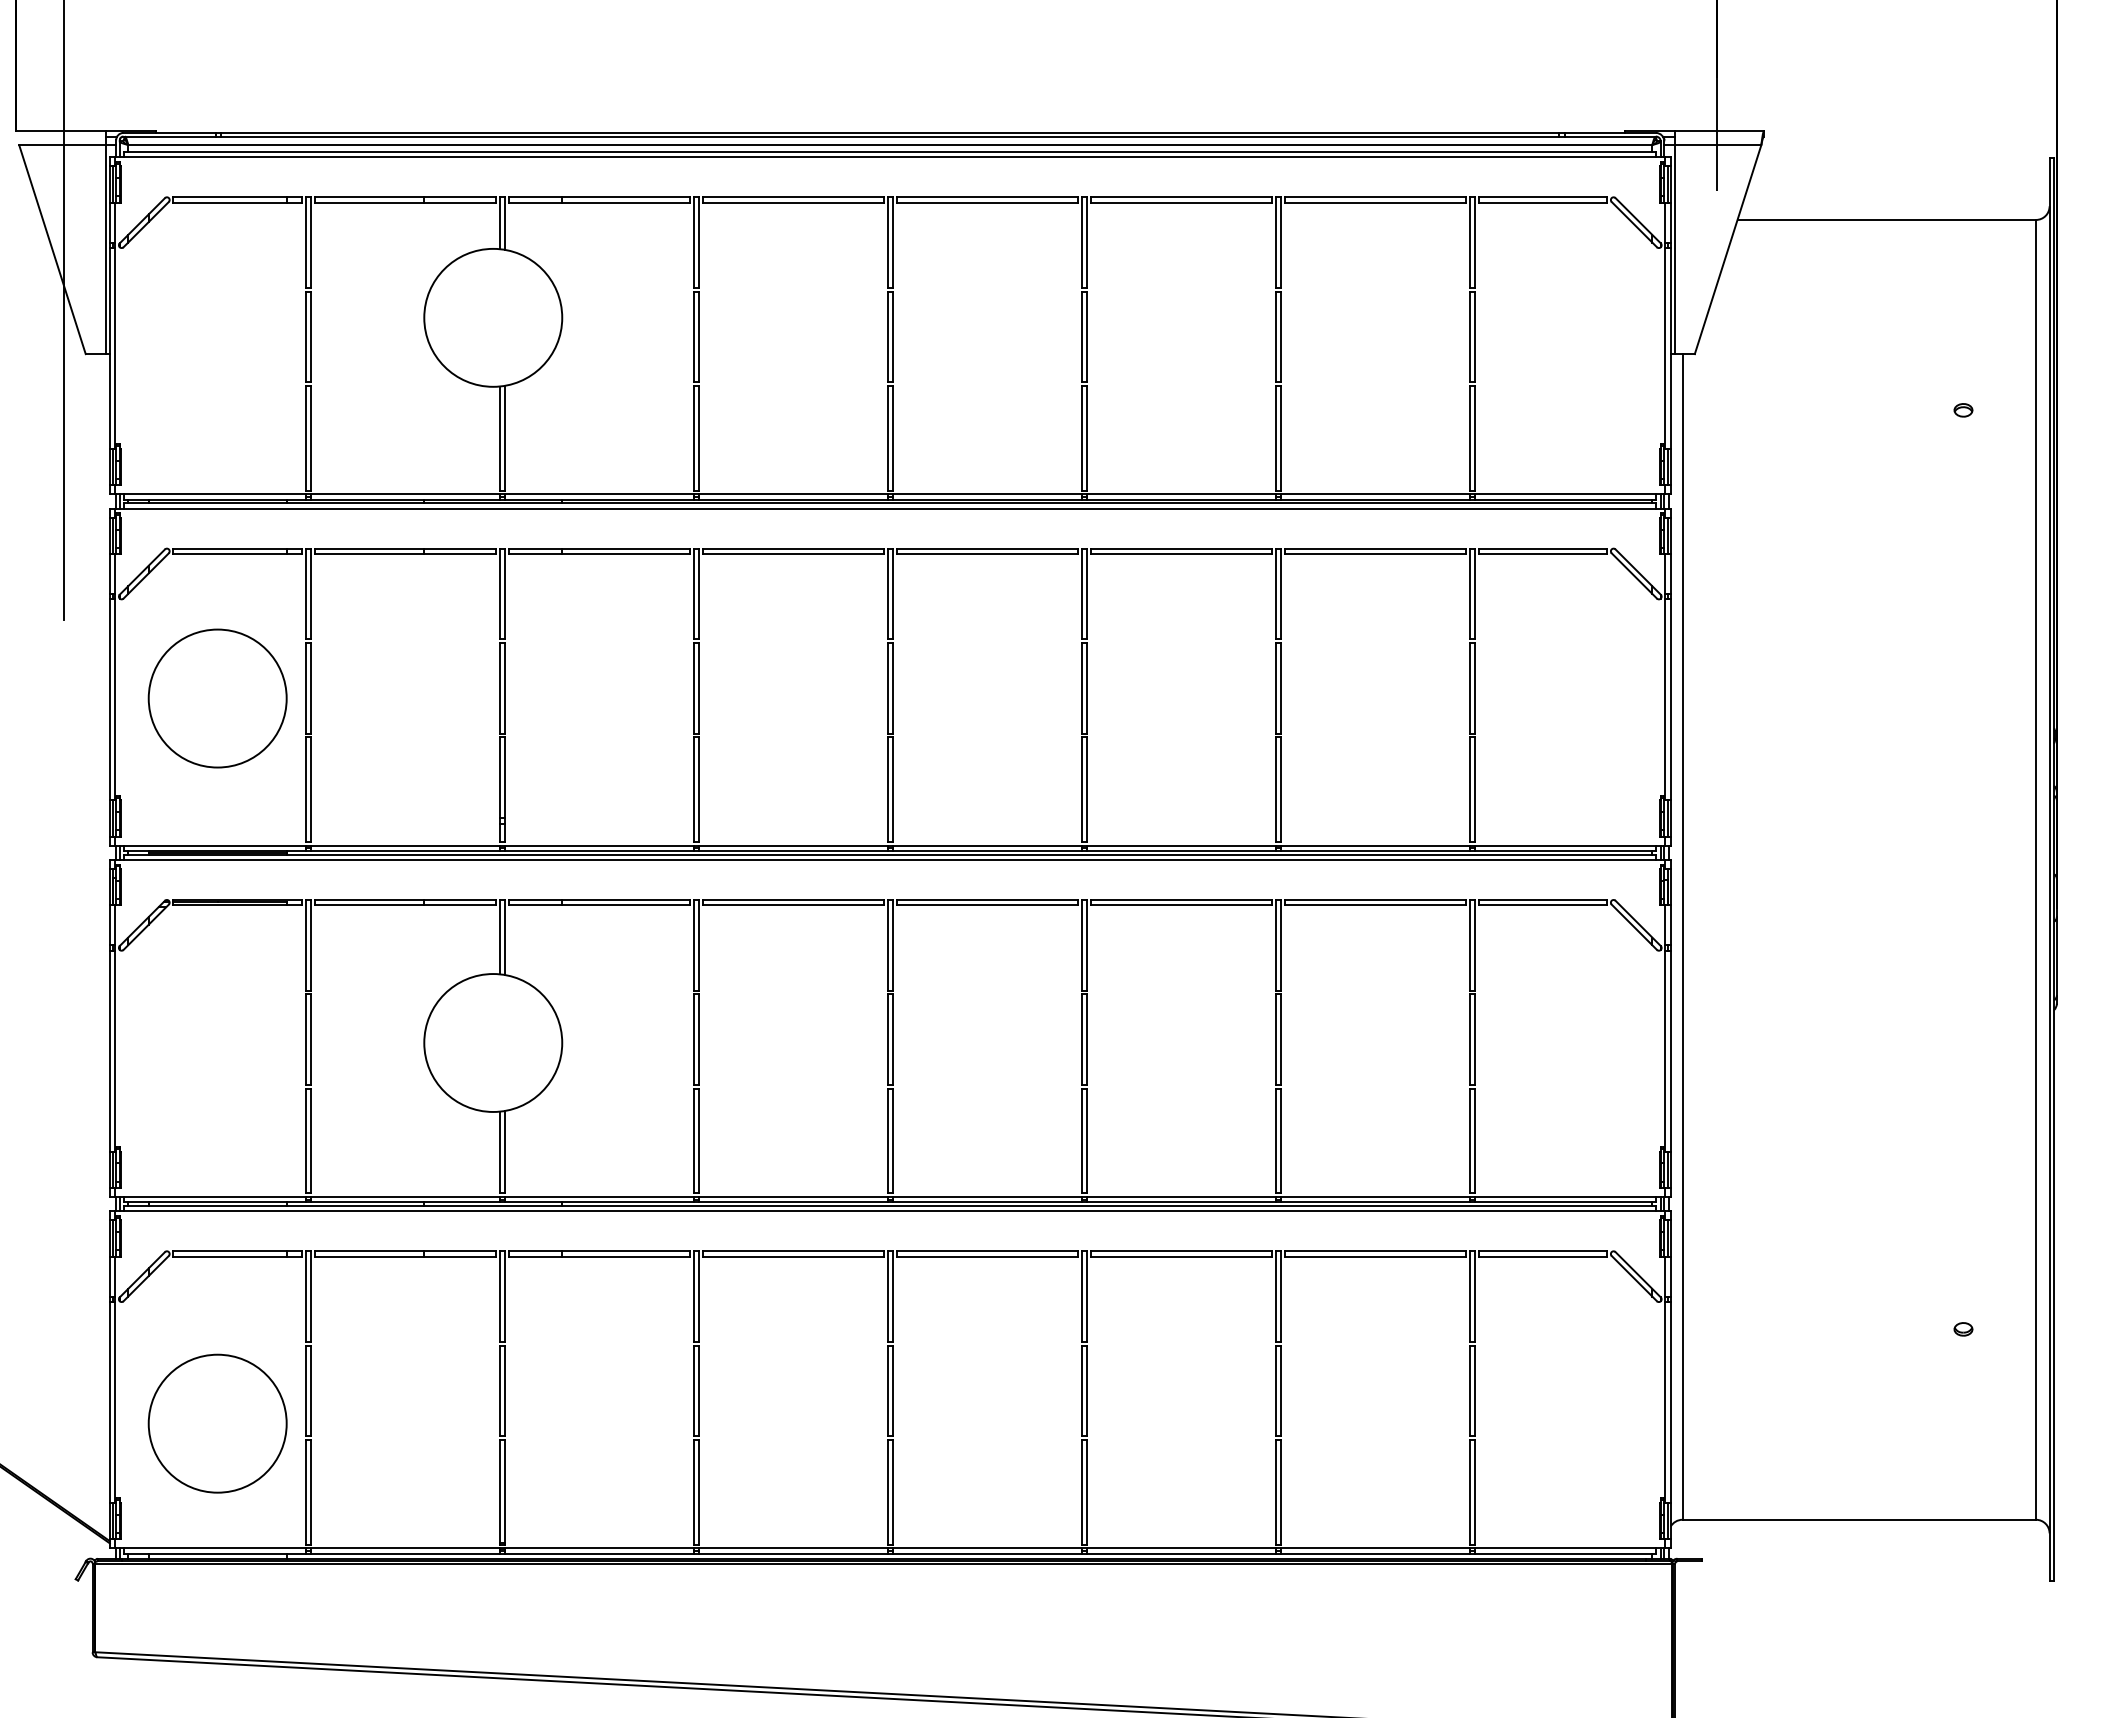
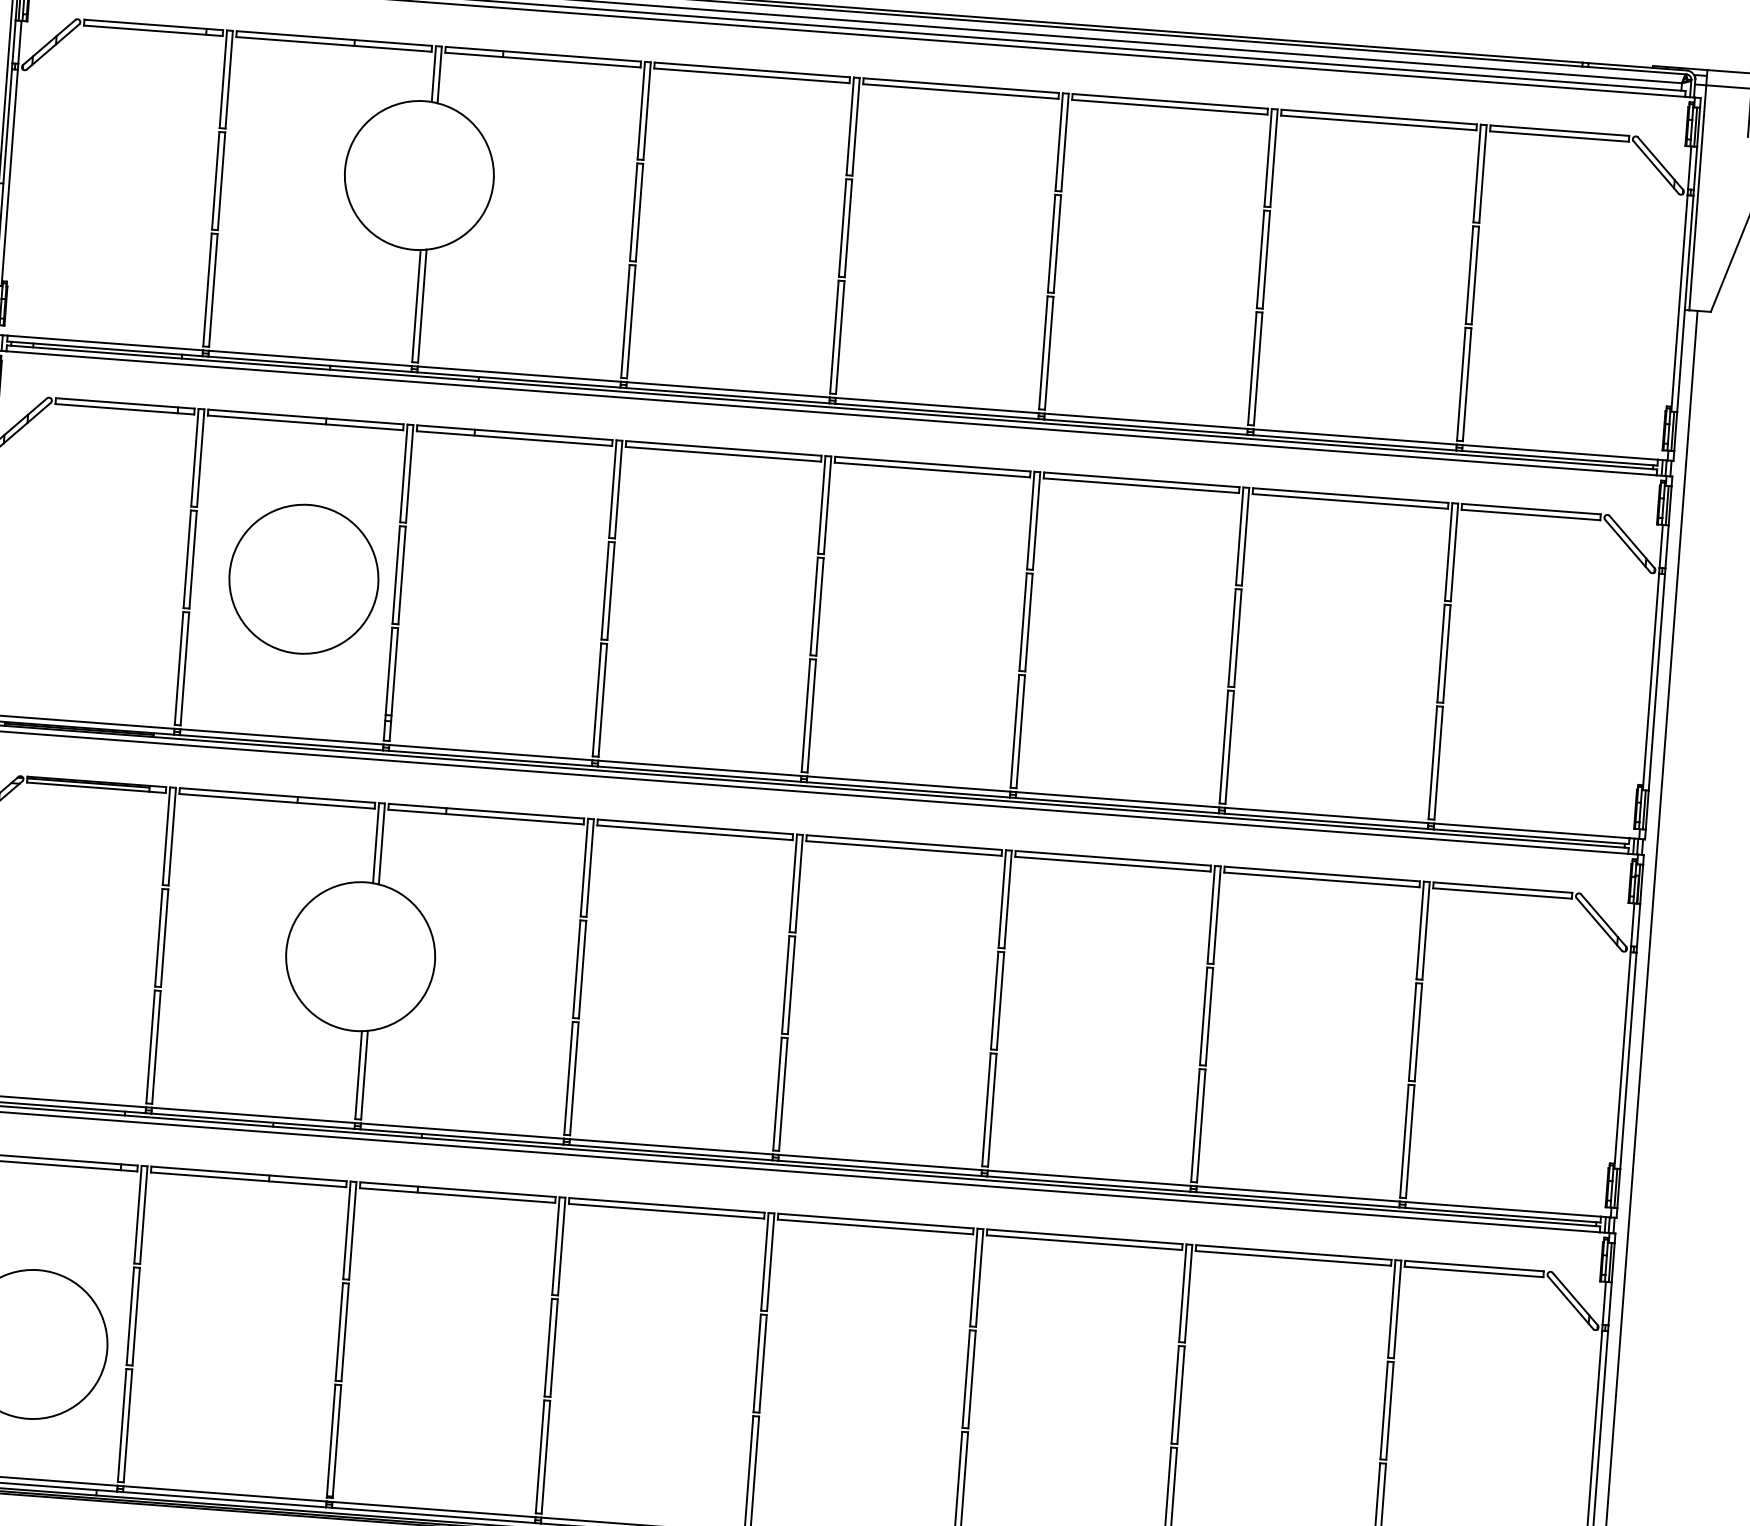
circle: (217, 698) -> (303, 579), moved

